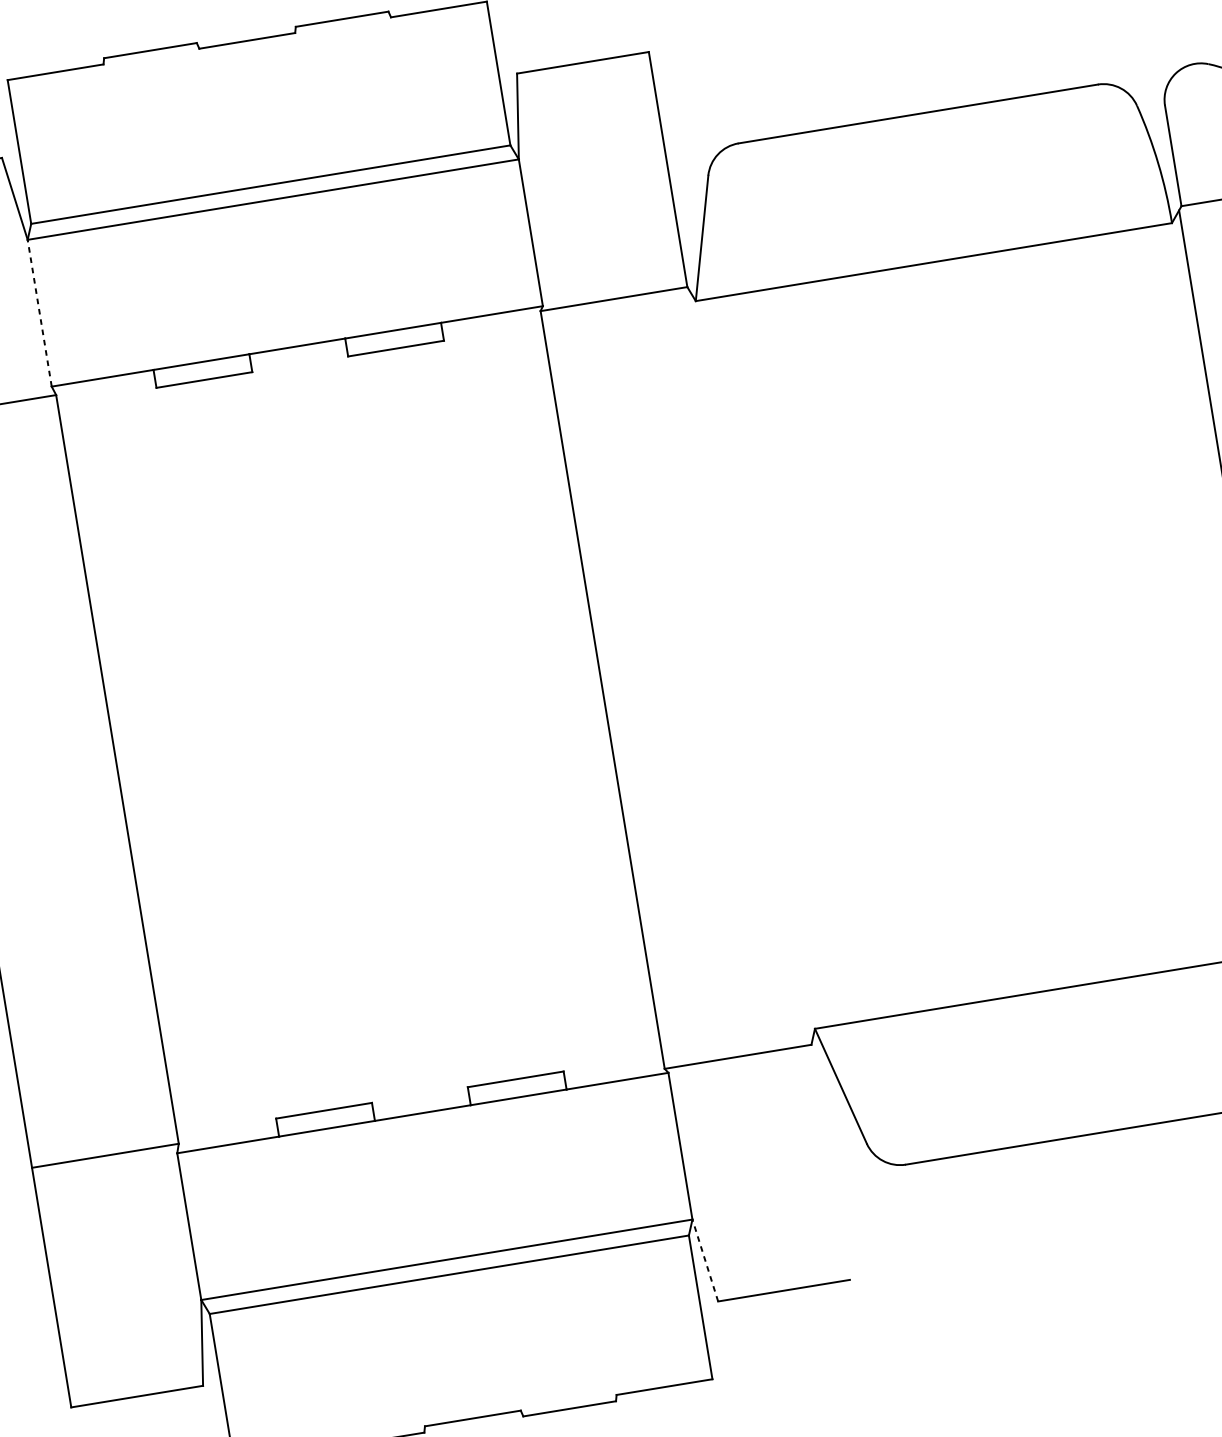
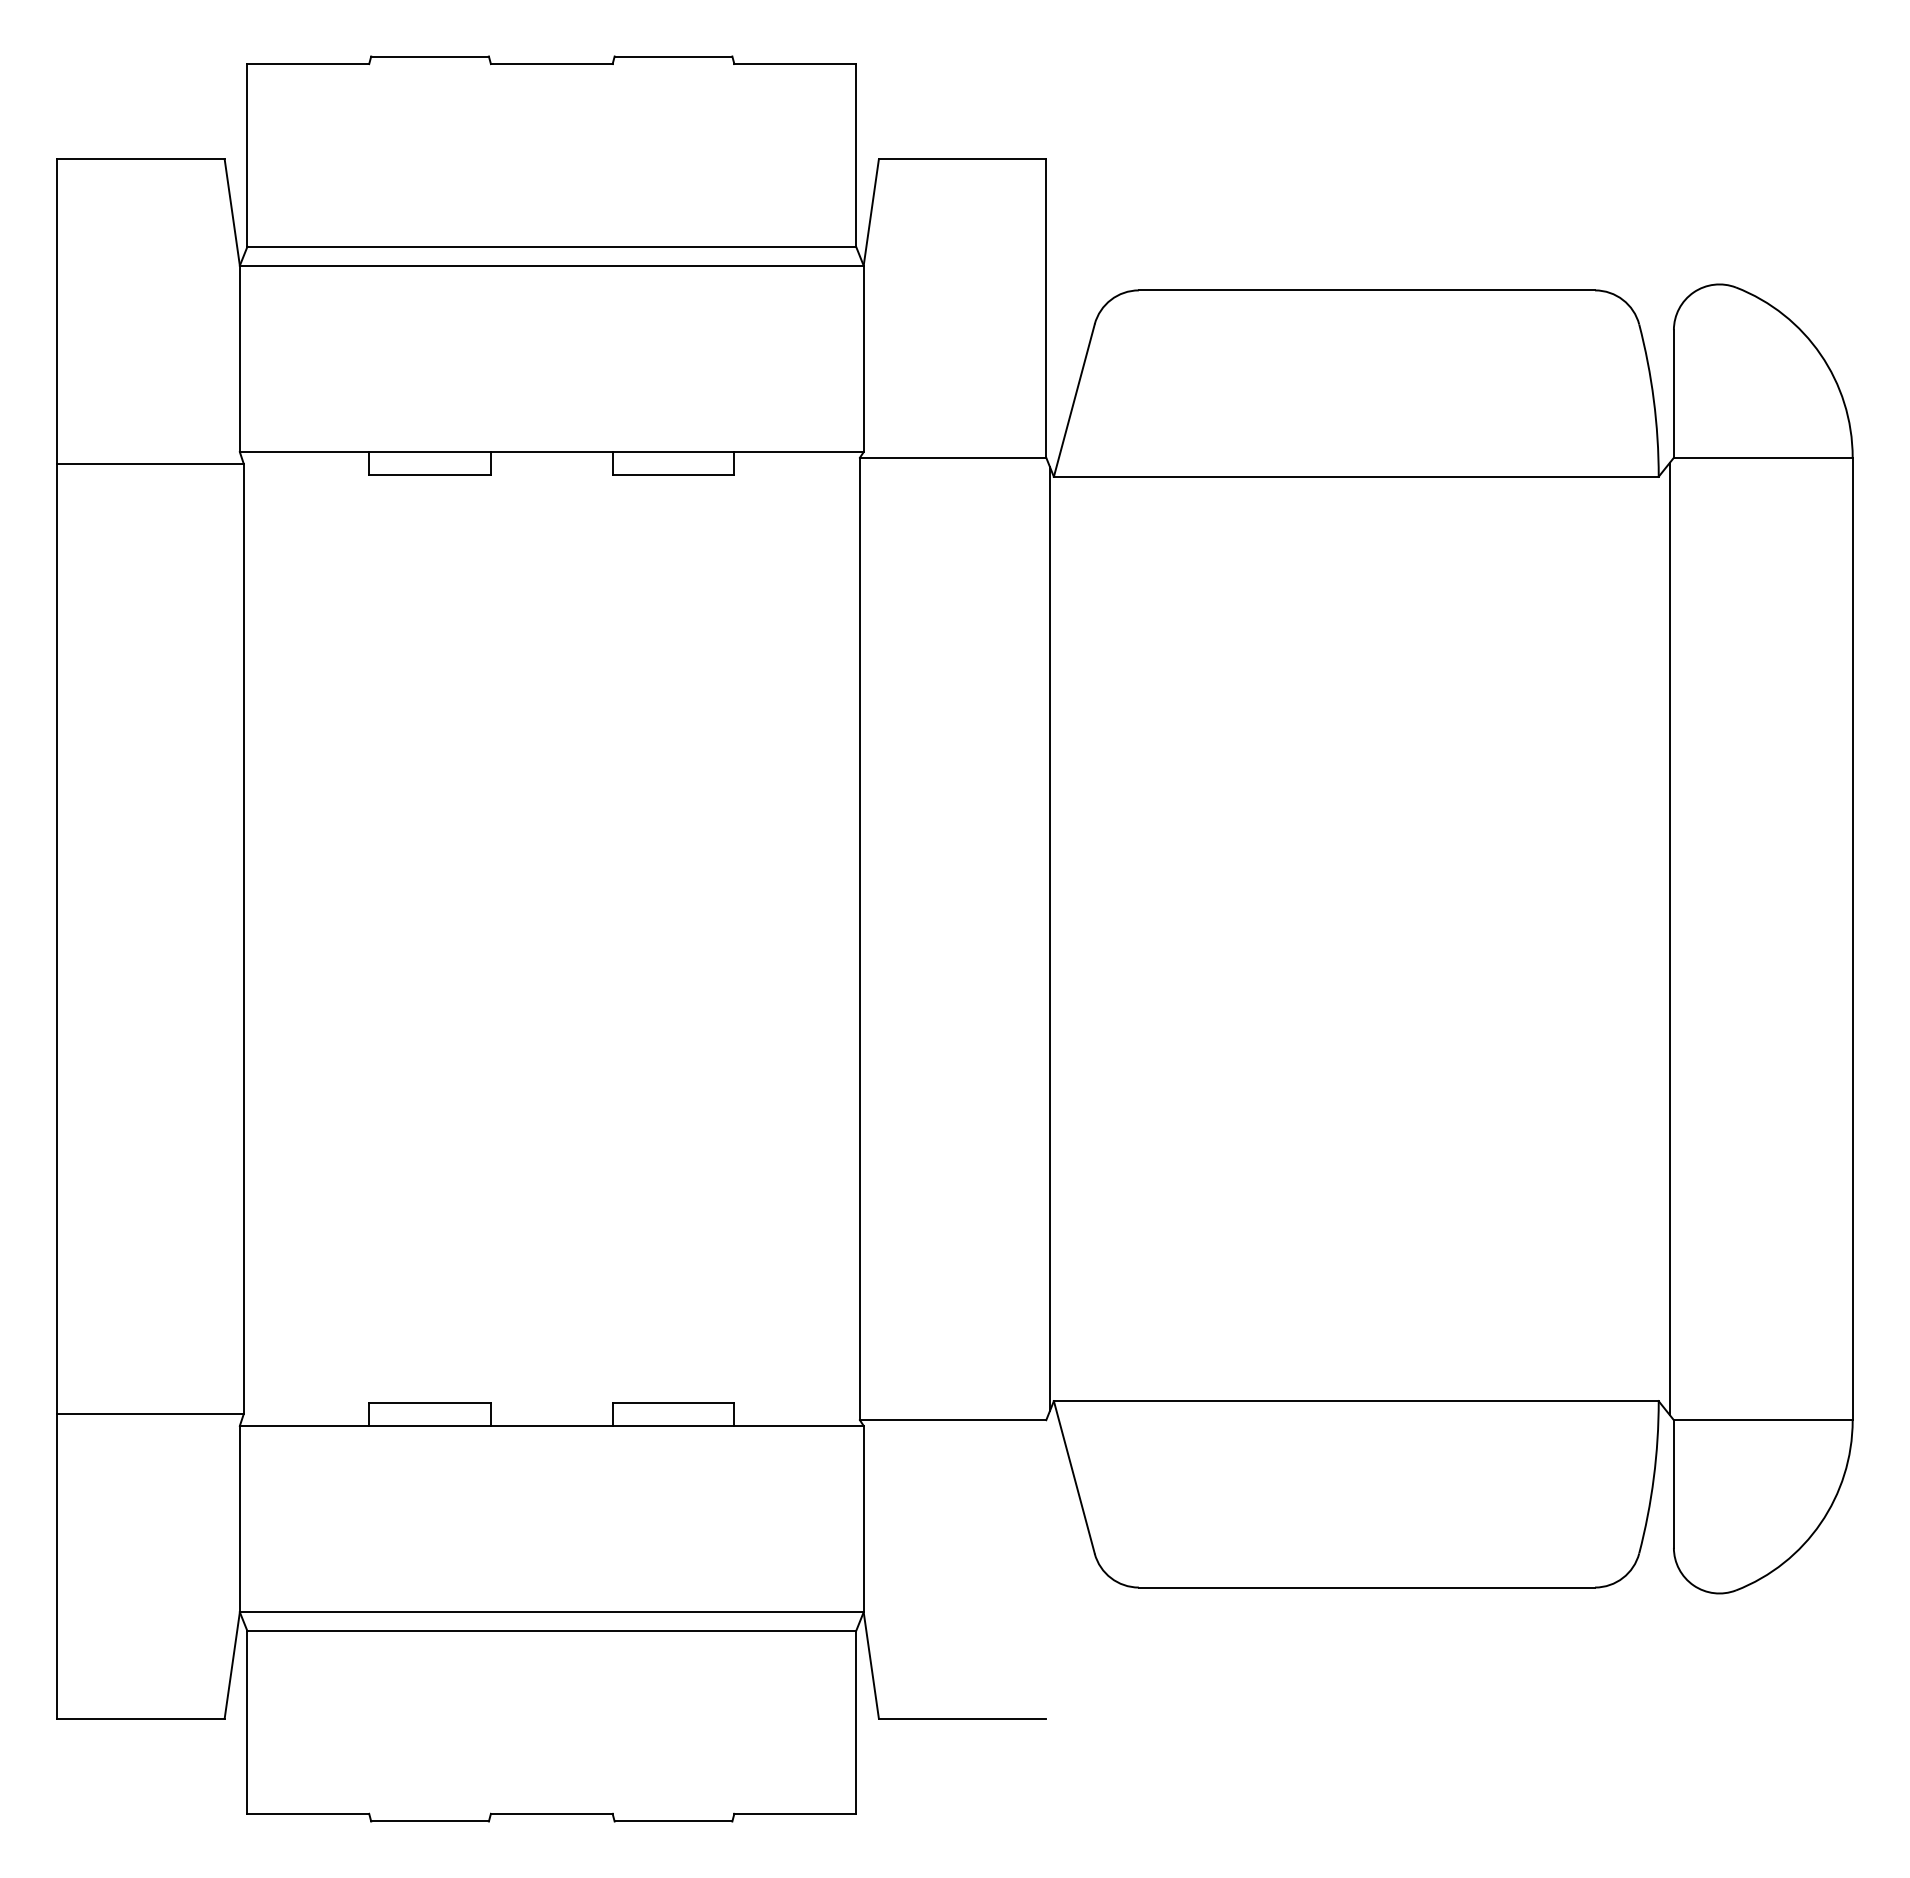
line: (39, 312) -> (239, 358), dashed -> solid
line: (752, 665) -> (1050, 938), added
line: (705, 1260) -> (871, 1665), dashed -> solid

